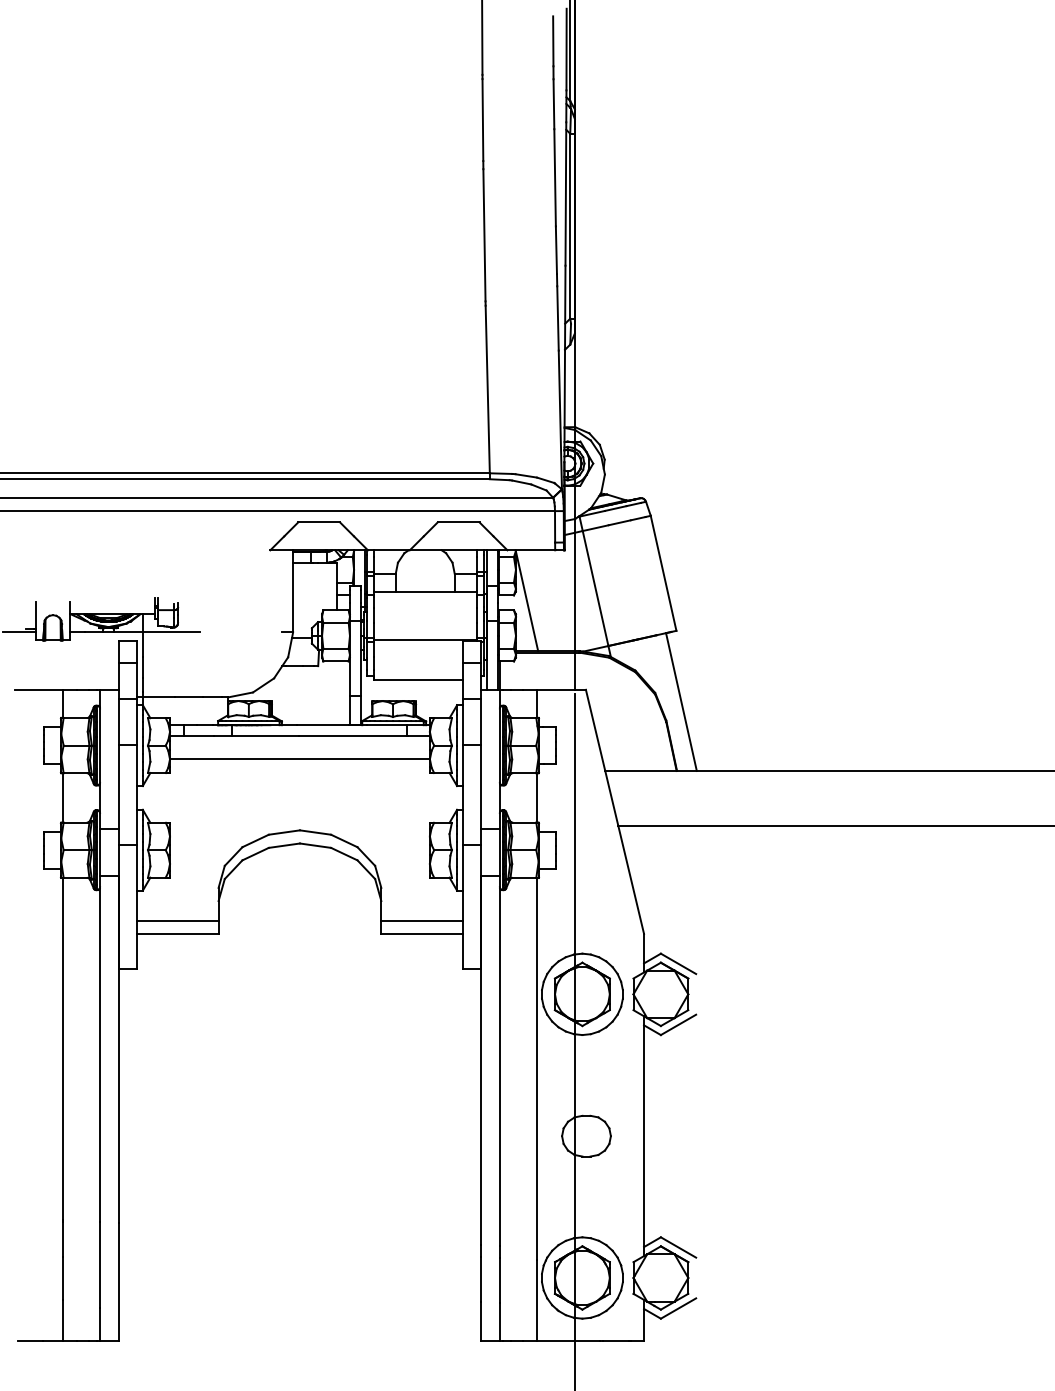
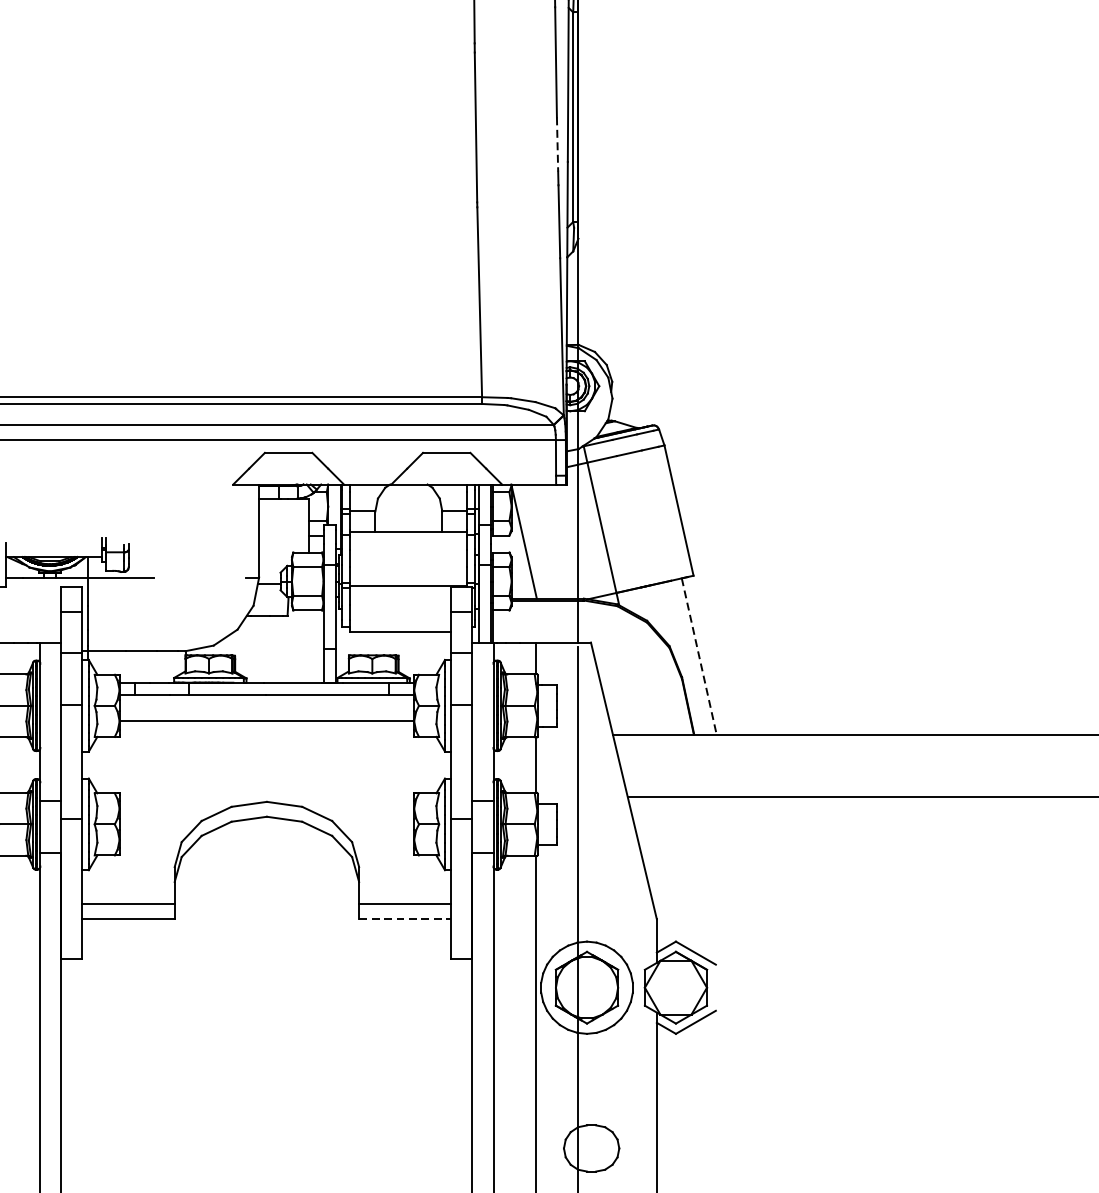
line: (556, 250) -> (557, 144), solid -> dashed
line: (681, 702) -> (699, 656), solid -> dashed
line: (422, 933) -> (405, 918), solid -> dashed

